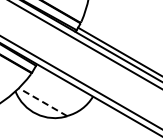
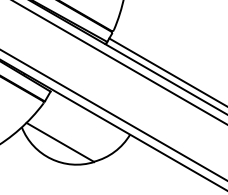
line: (42, 101) -> (59, 141), dashed -> solid

